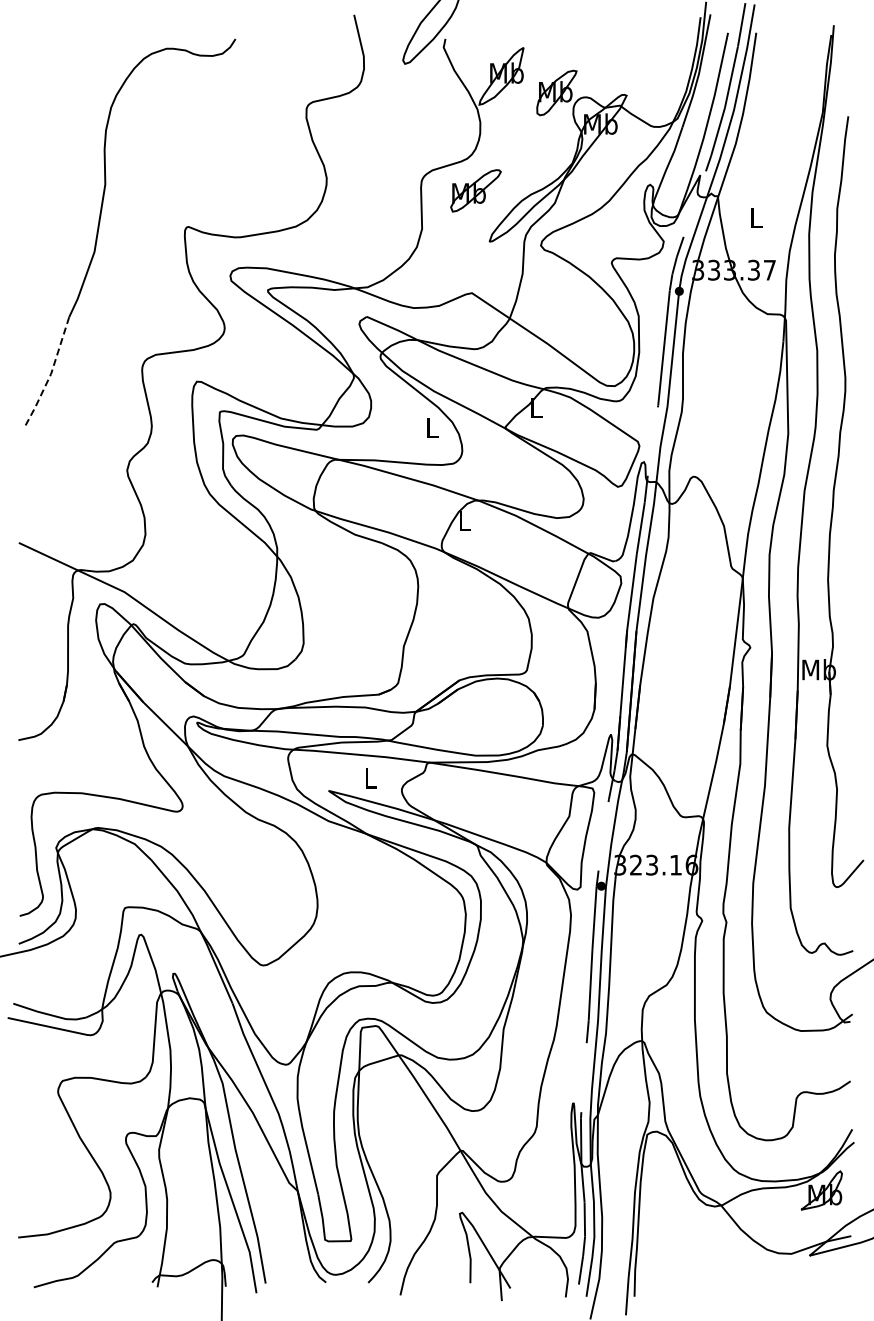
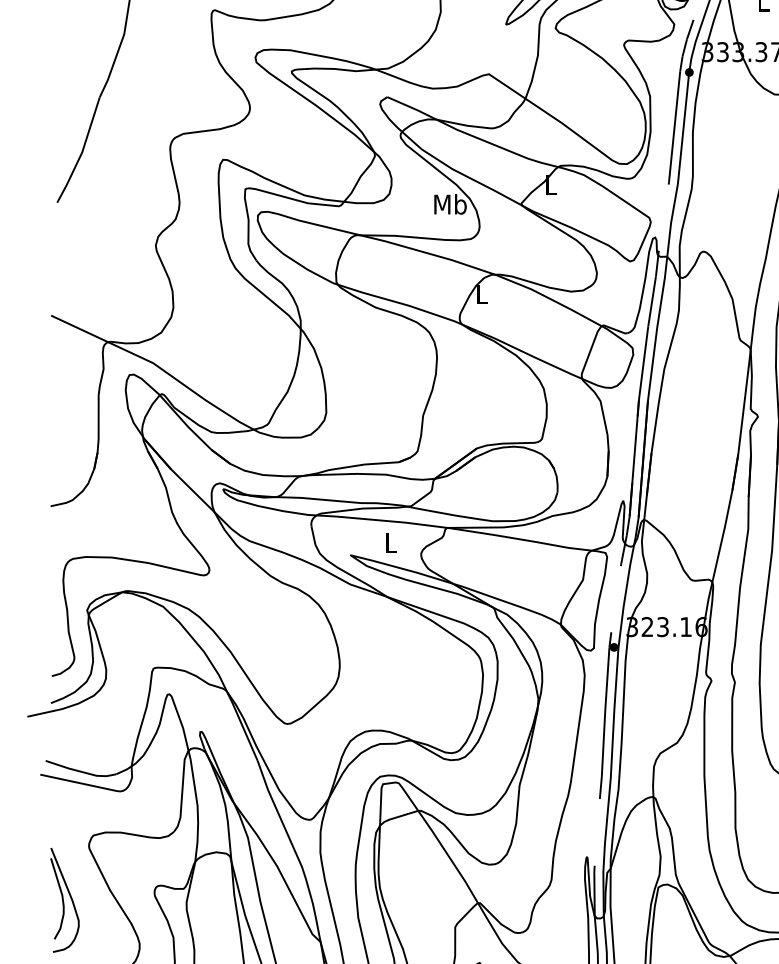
line: (51, 374) -> (82, 152), dashed -> solid
text: (431, 427) -> (449, 204), L -> Mb
part: (33, 1147) -> (65, 899), added

